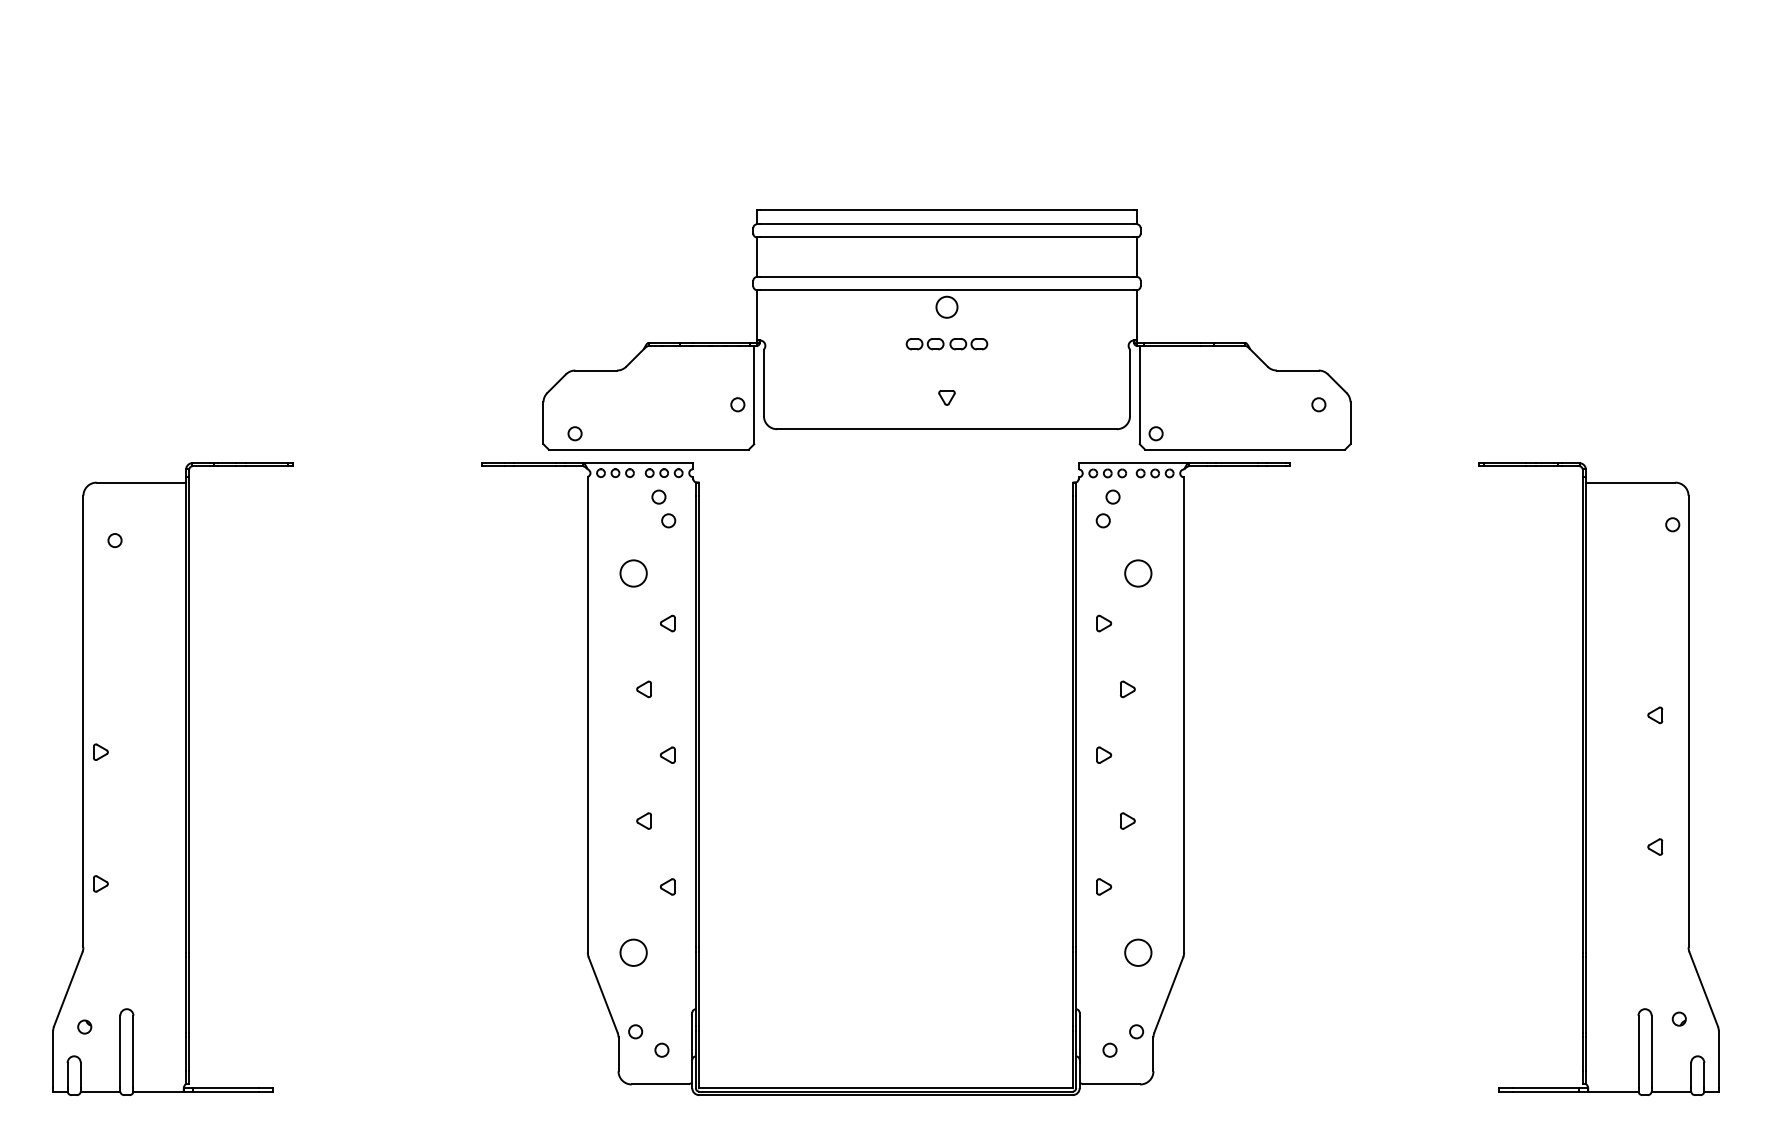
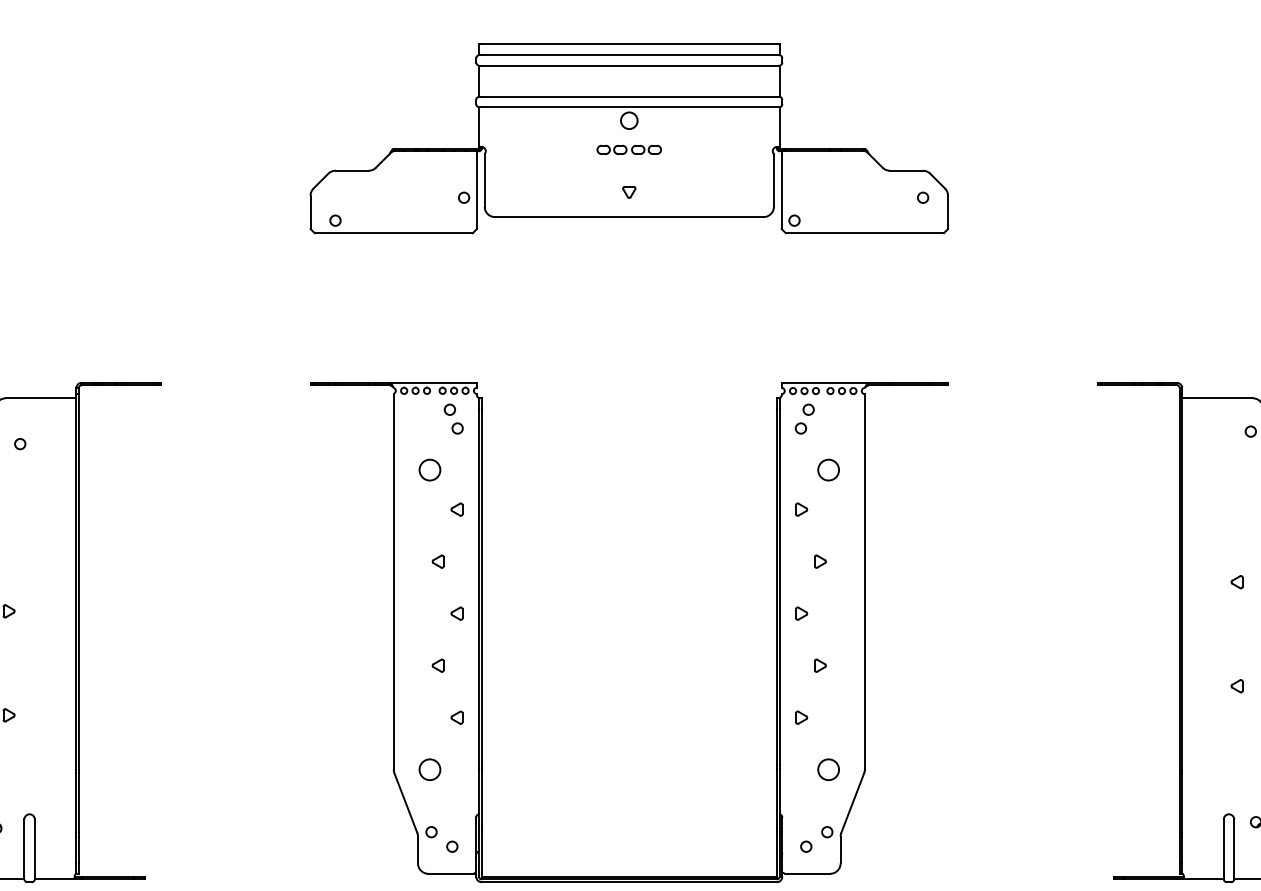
part: (946, 329) -> (628, 138), moved

